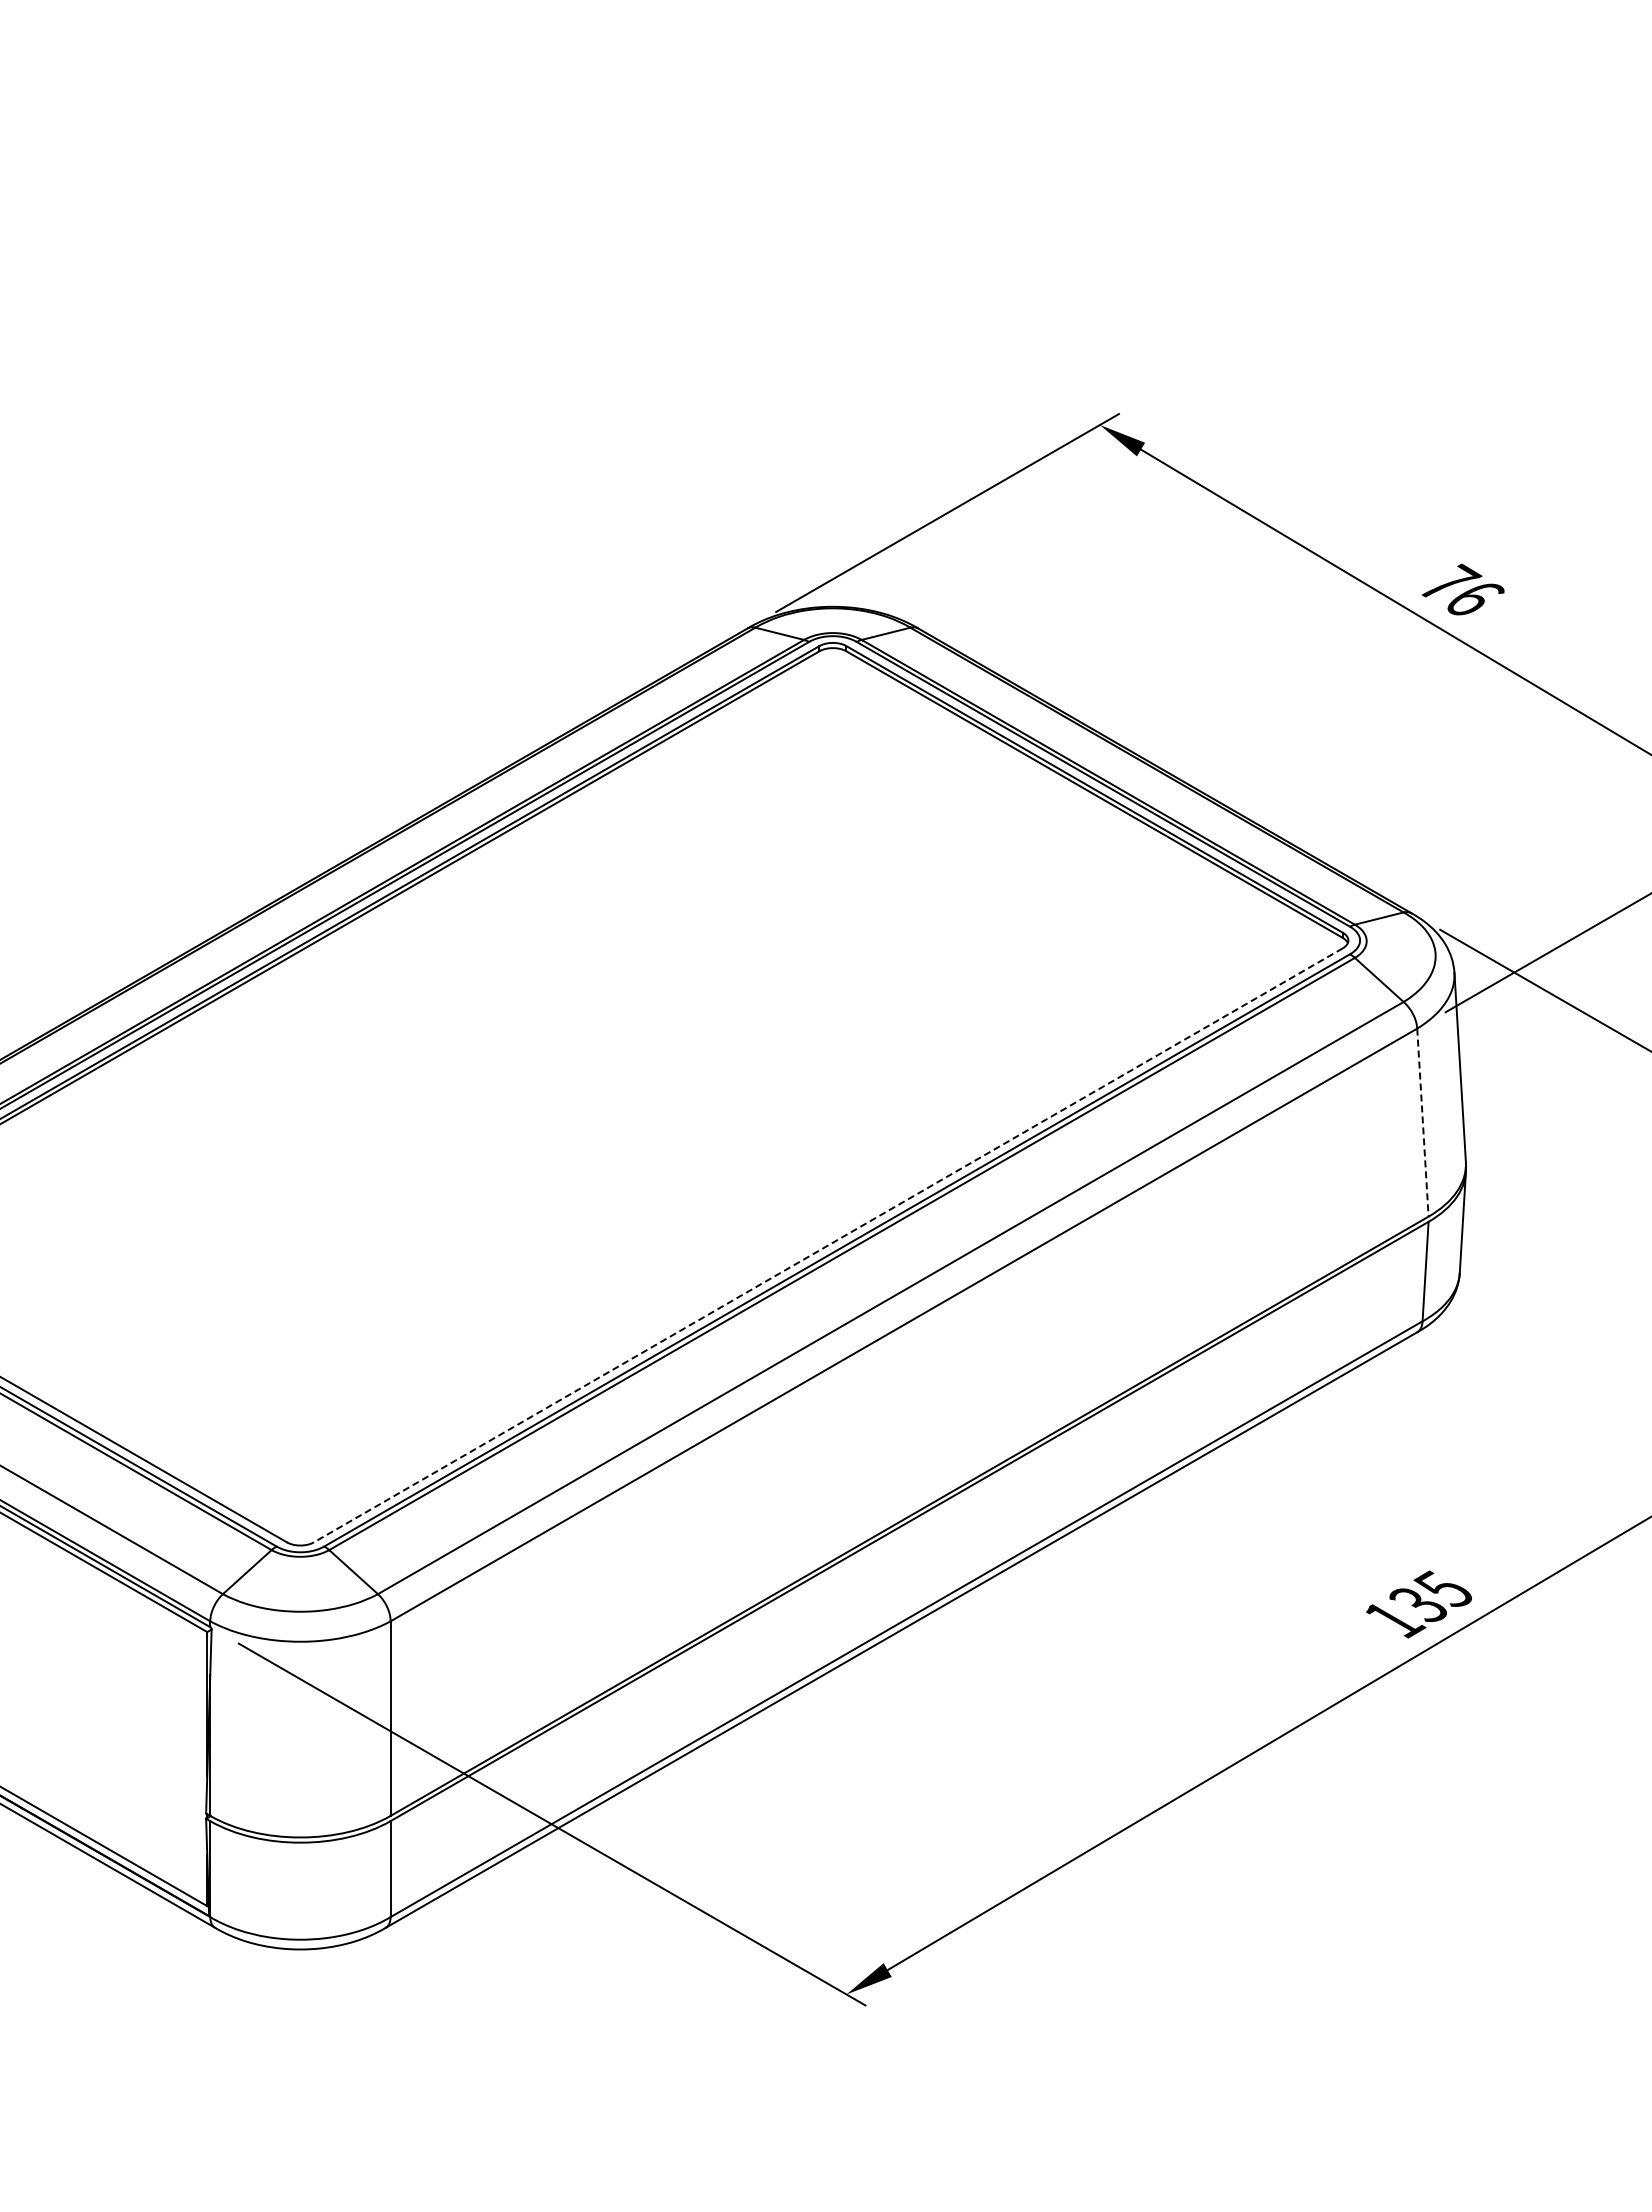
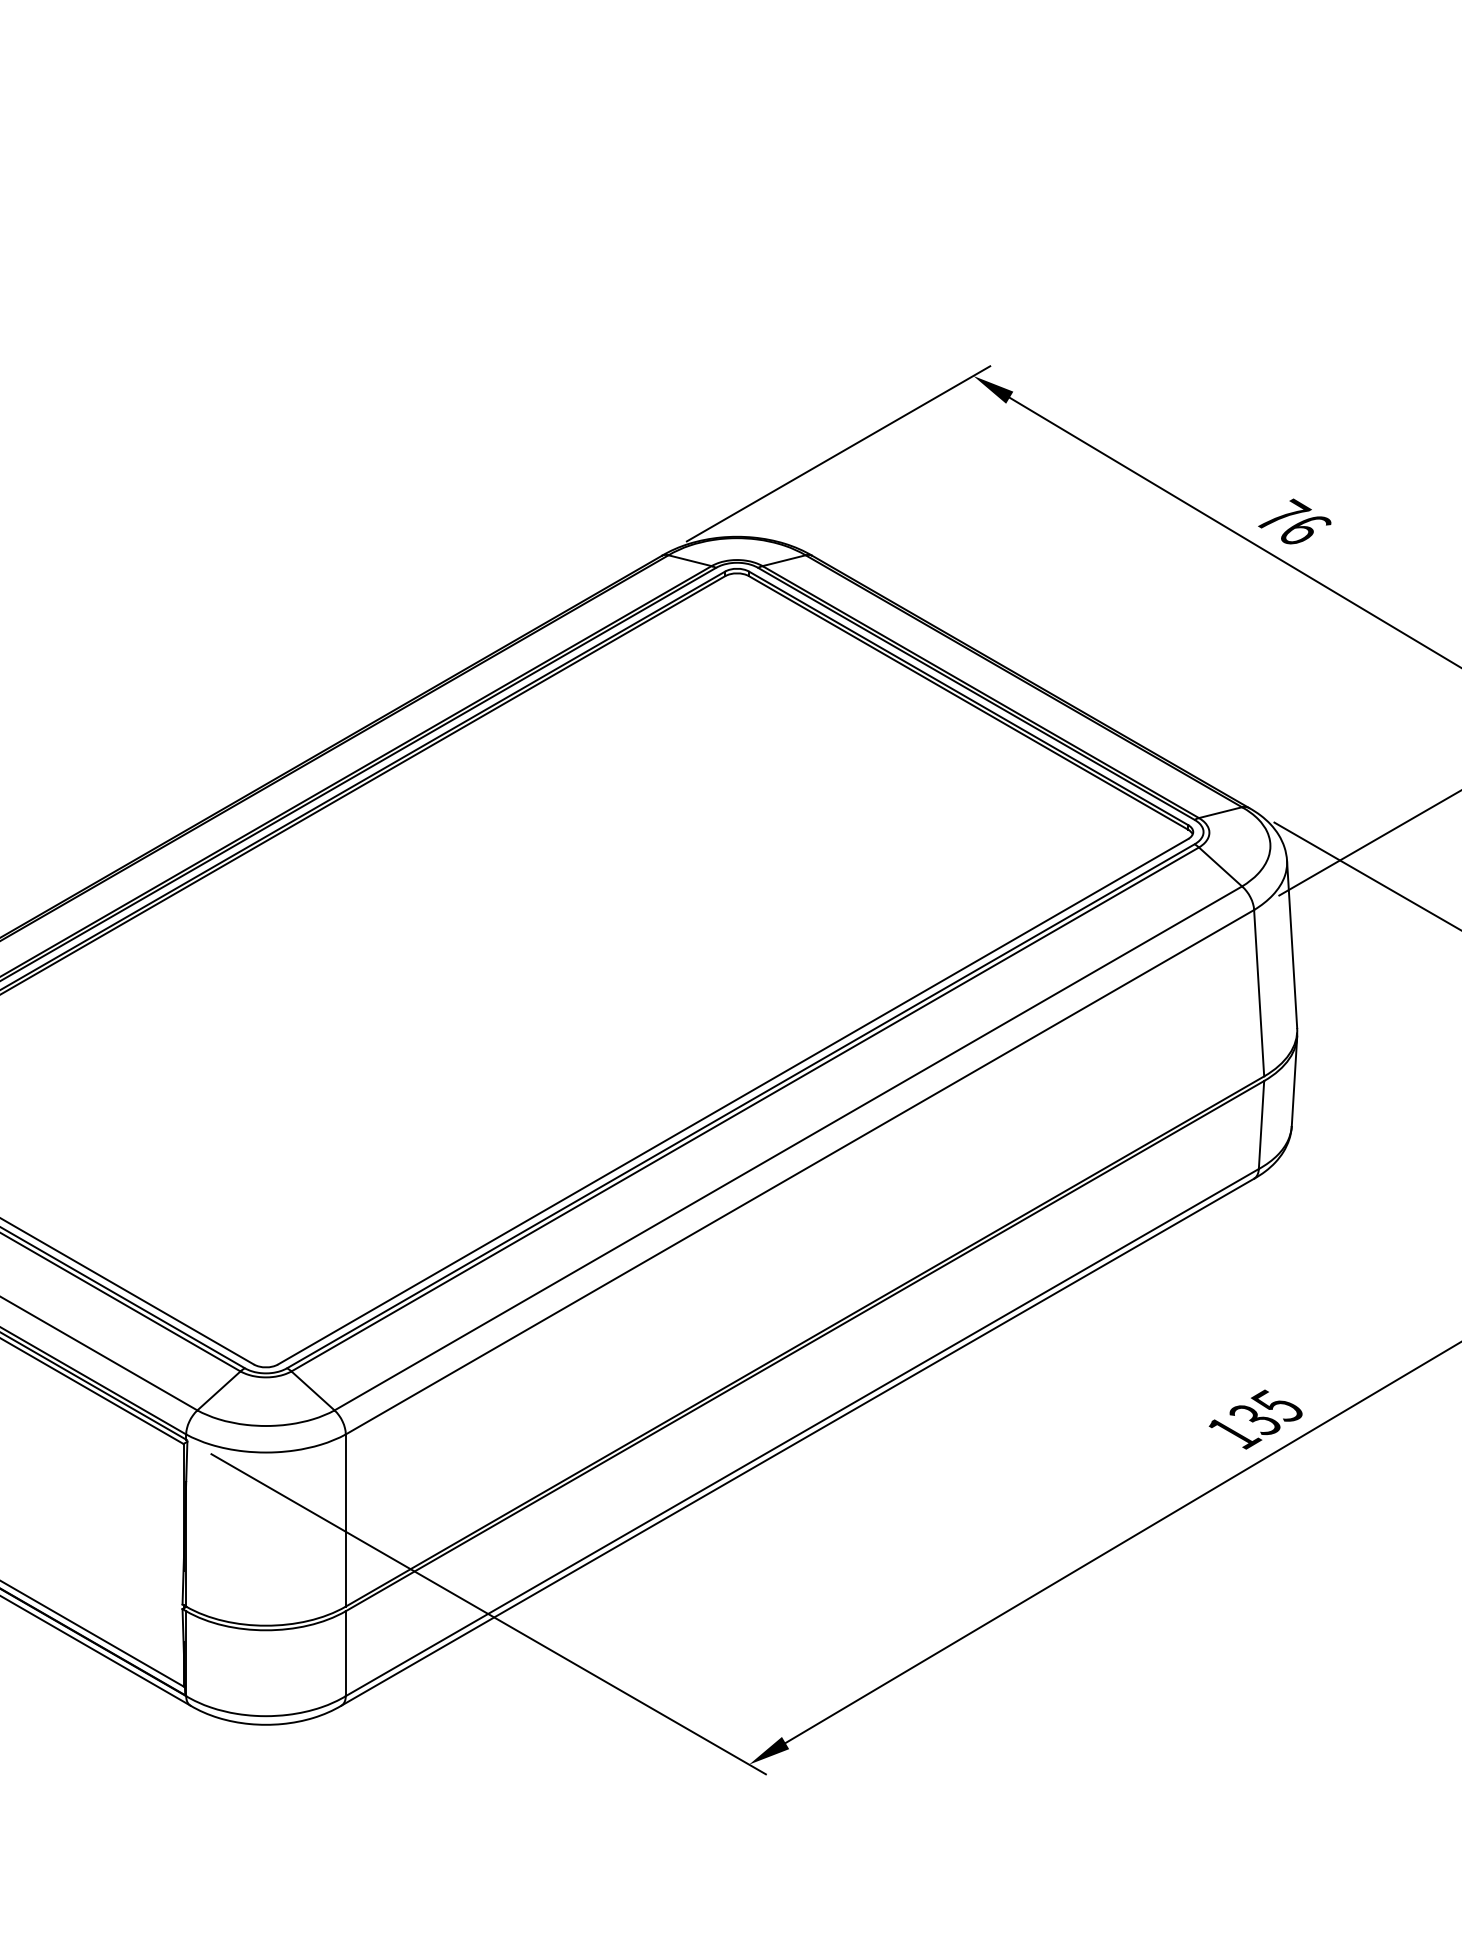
line: (1422, 1123) -> (1258, 993), dashed -> solid
line: (828, 1245) -> (733, 1101), dashed -> solid

